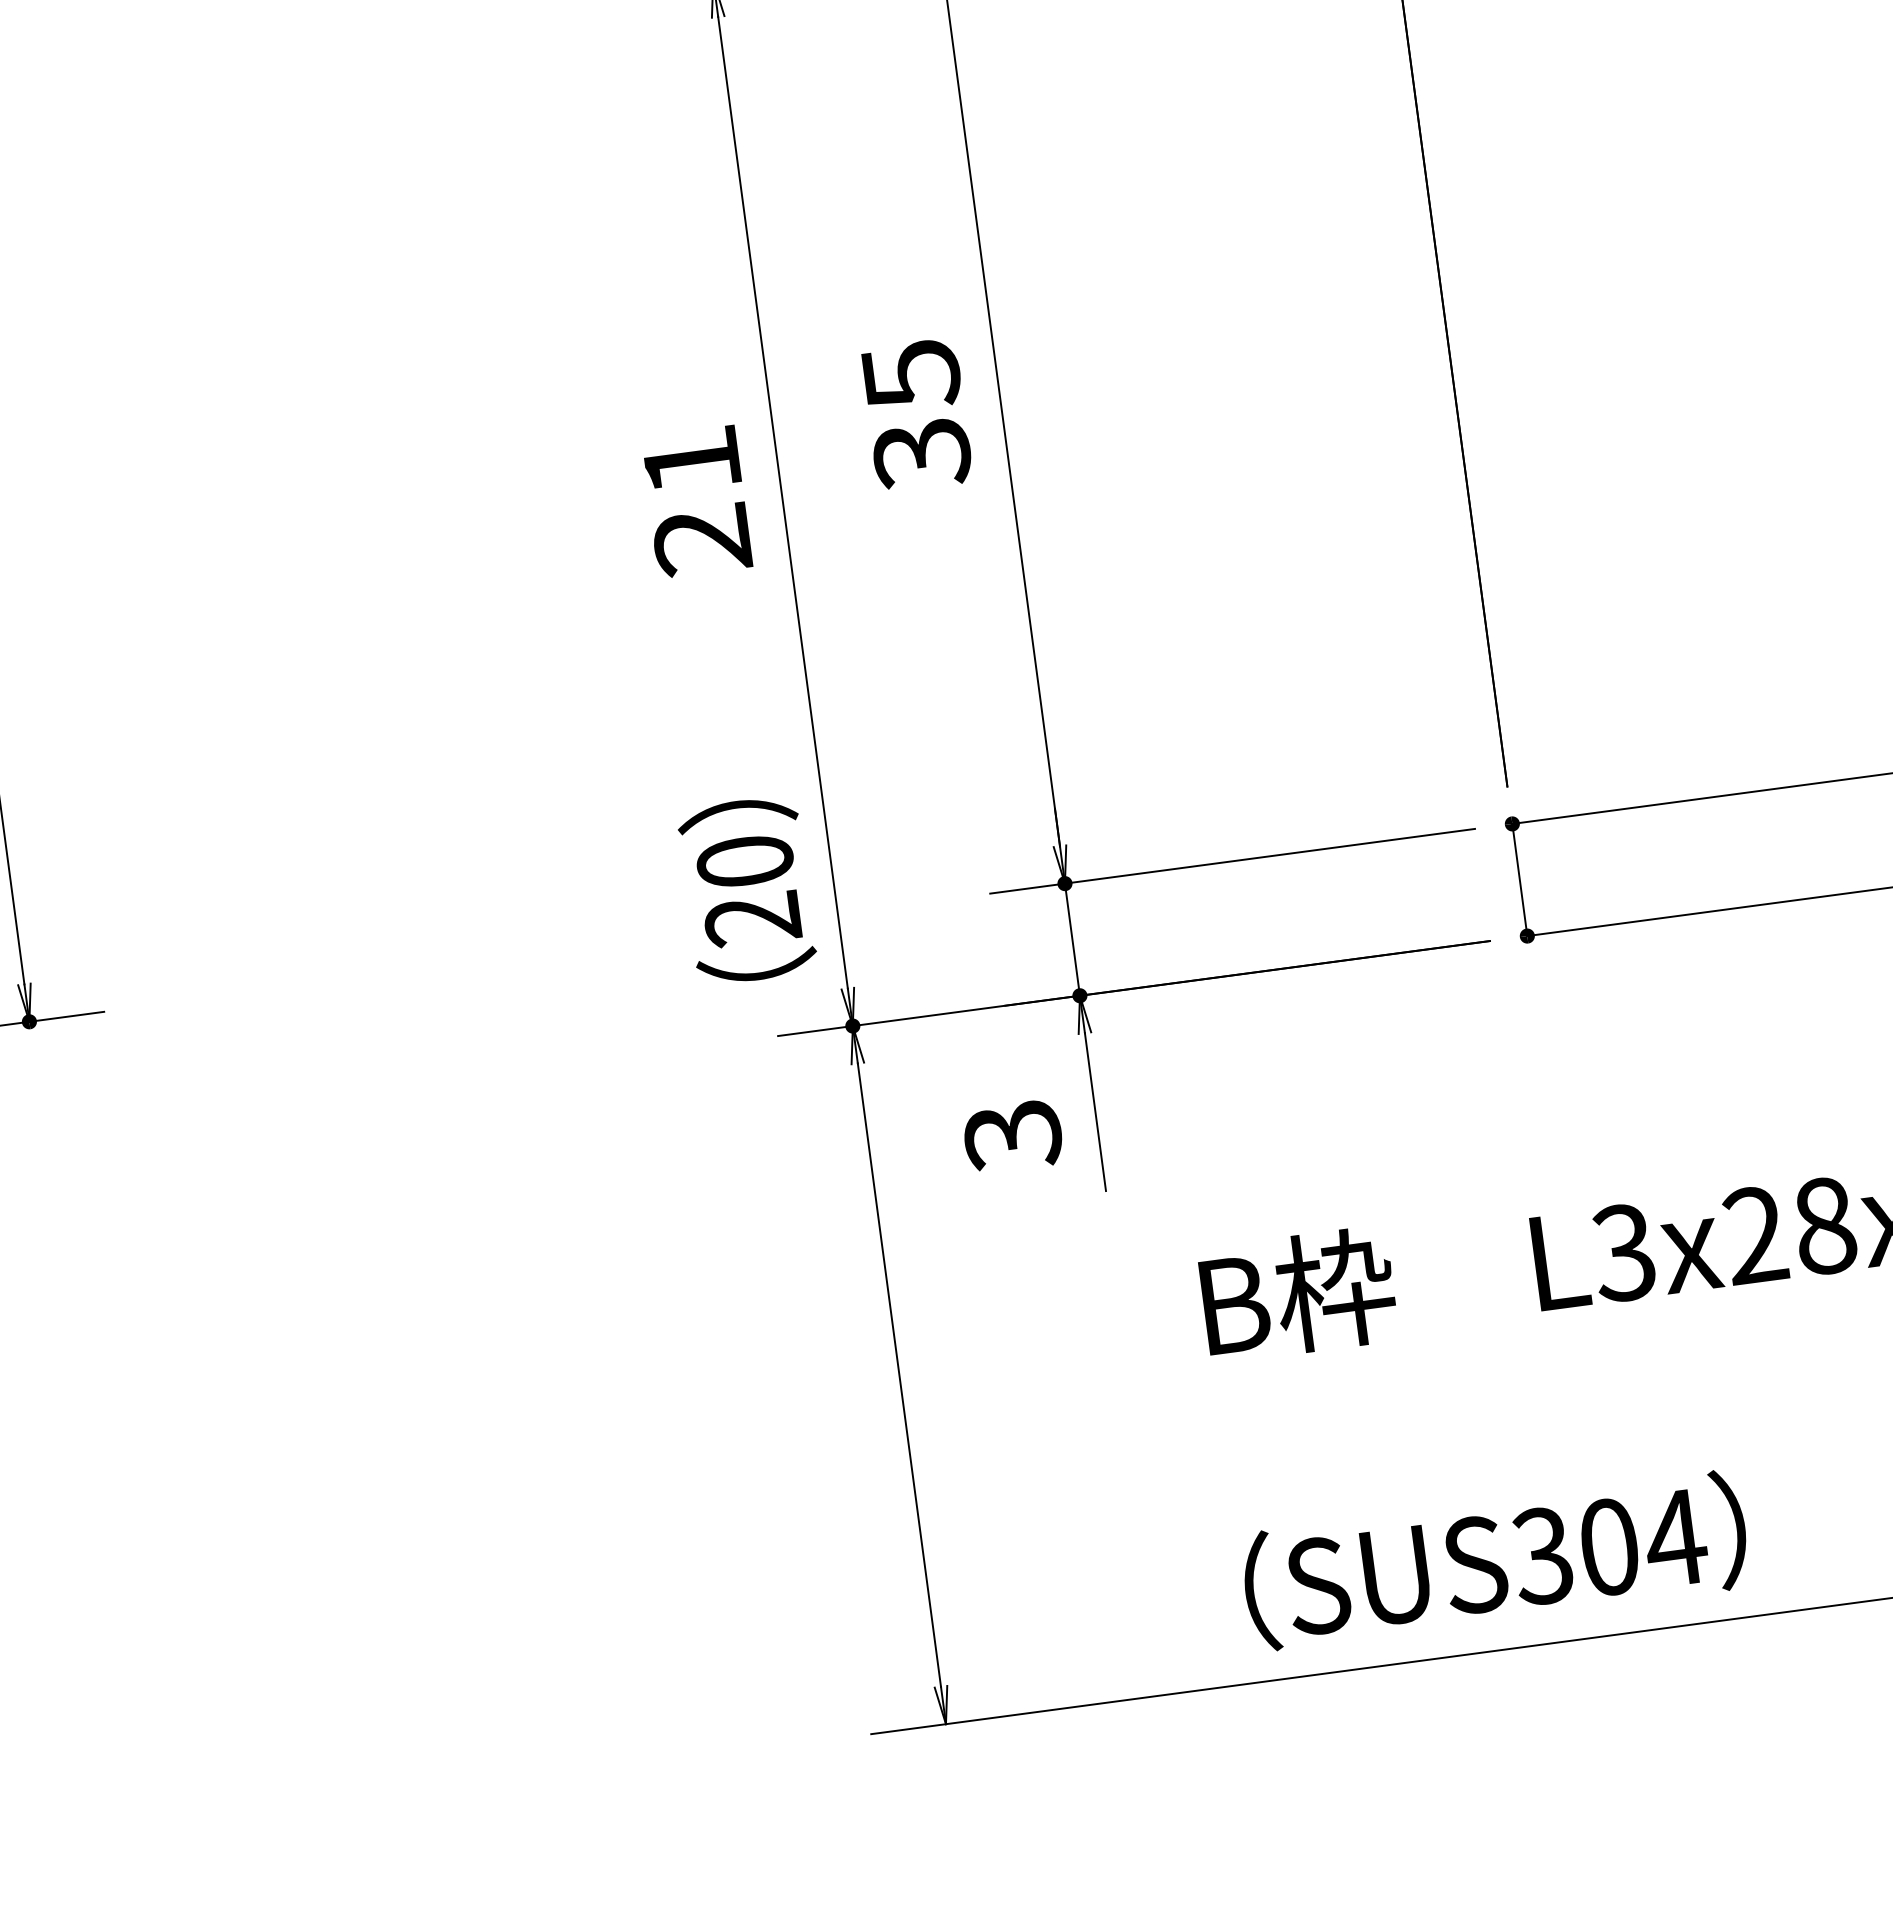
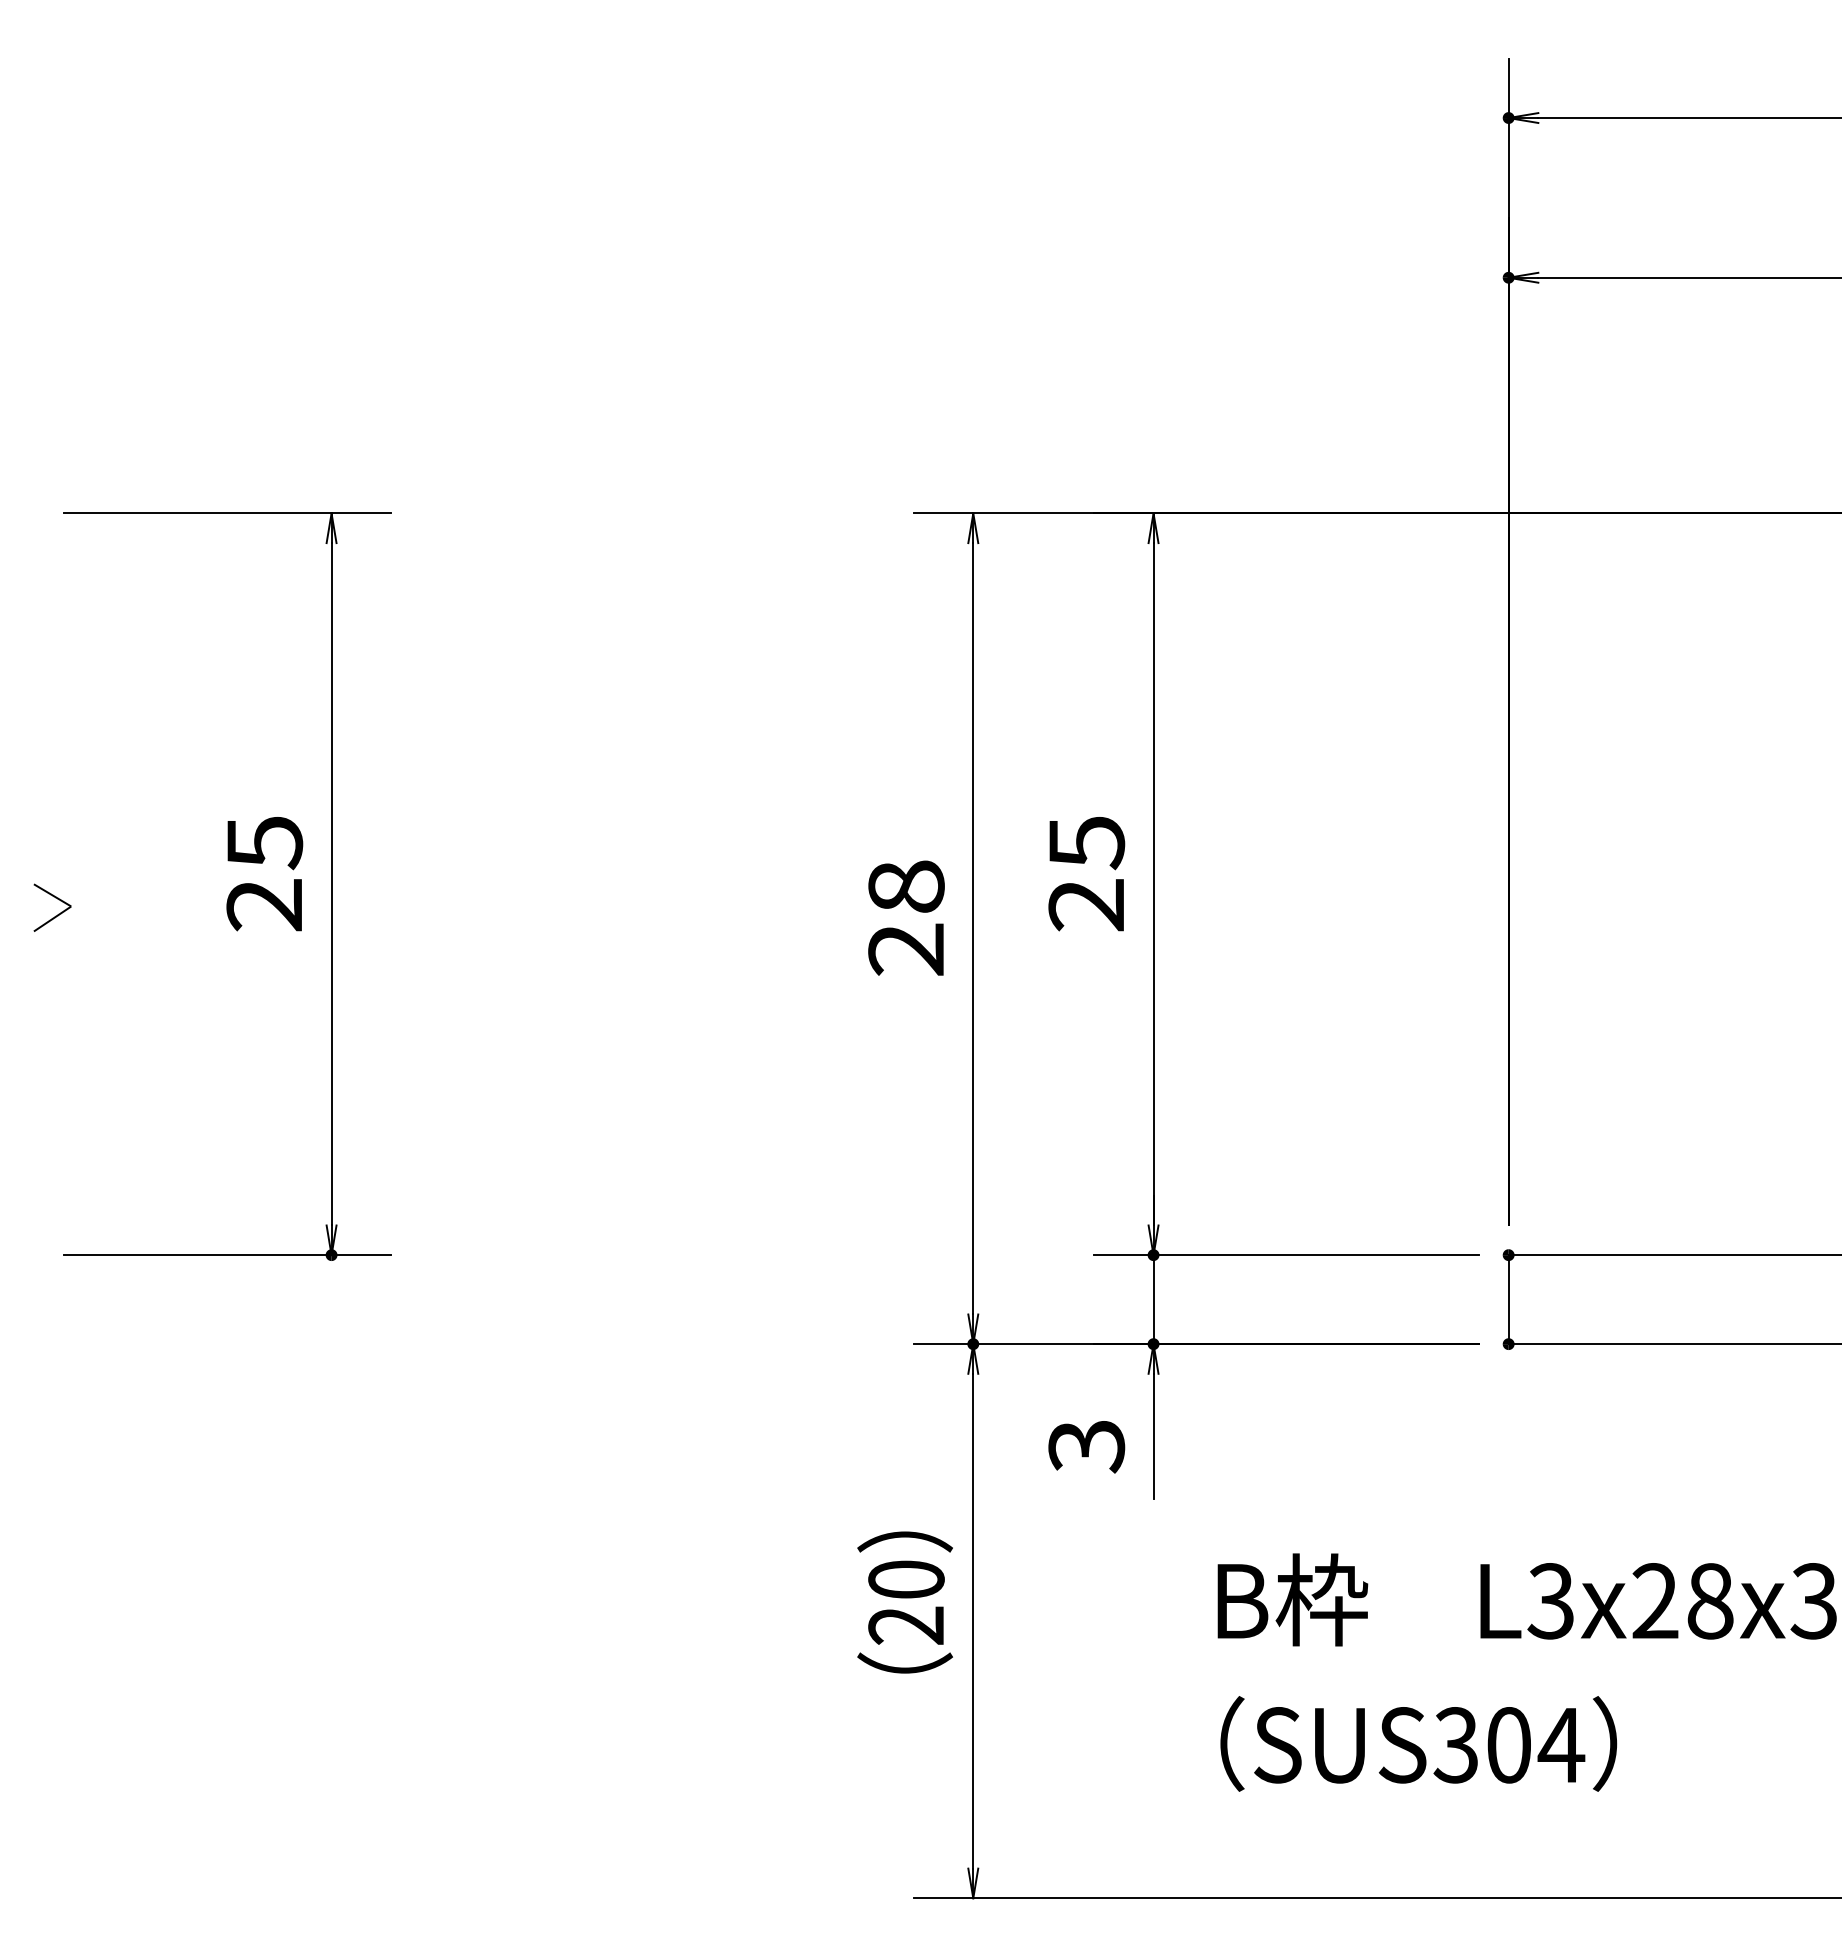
text: (921, 454) -> (1086, 905), 35 -> 25
text: (691, 460) -> (906, 886), 21 -> 28
text: (746, 890) -> (904, 1602), moved
text: (1494, 1560) -> (1418, 1743), moved

